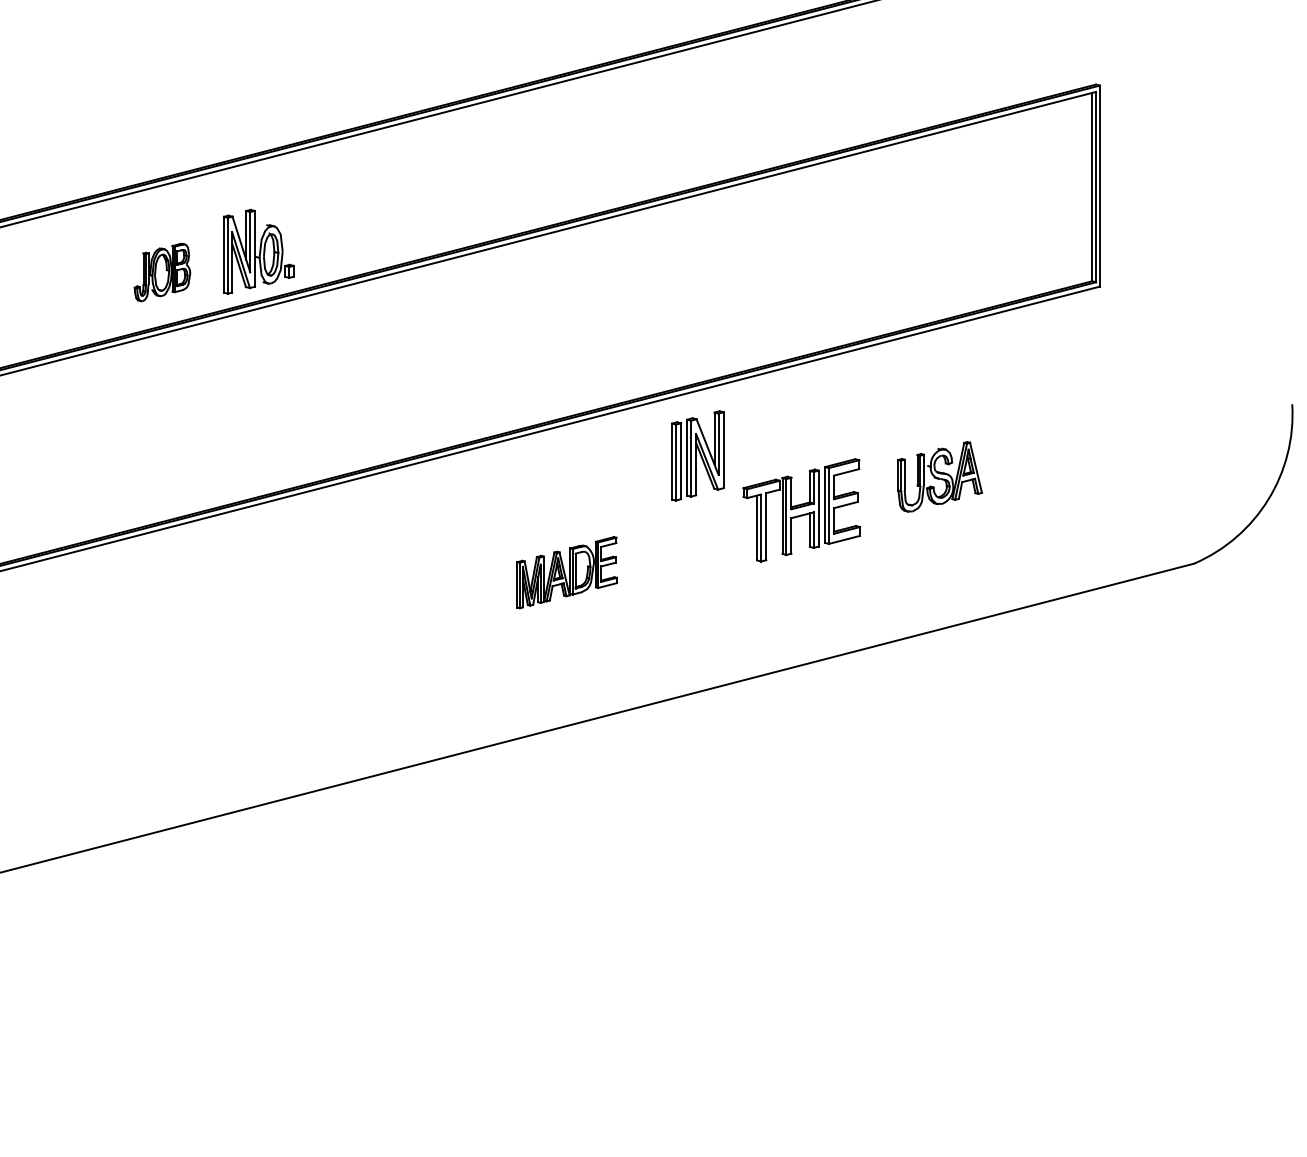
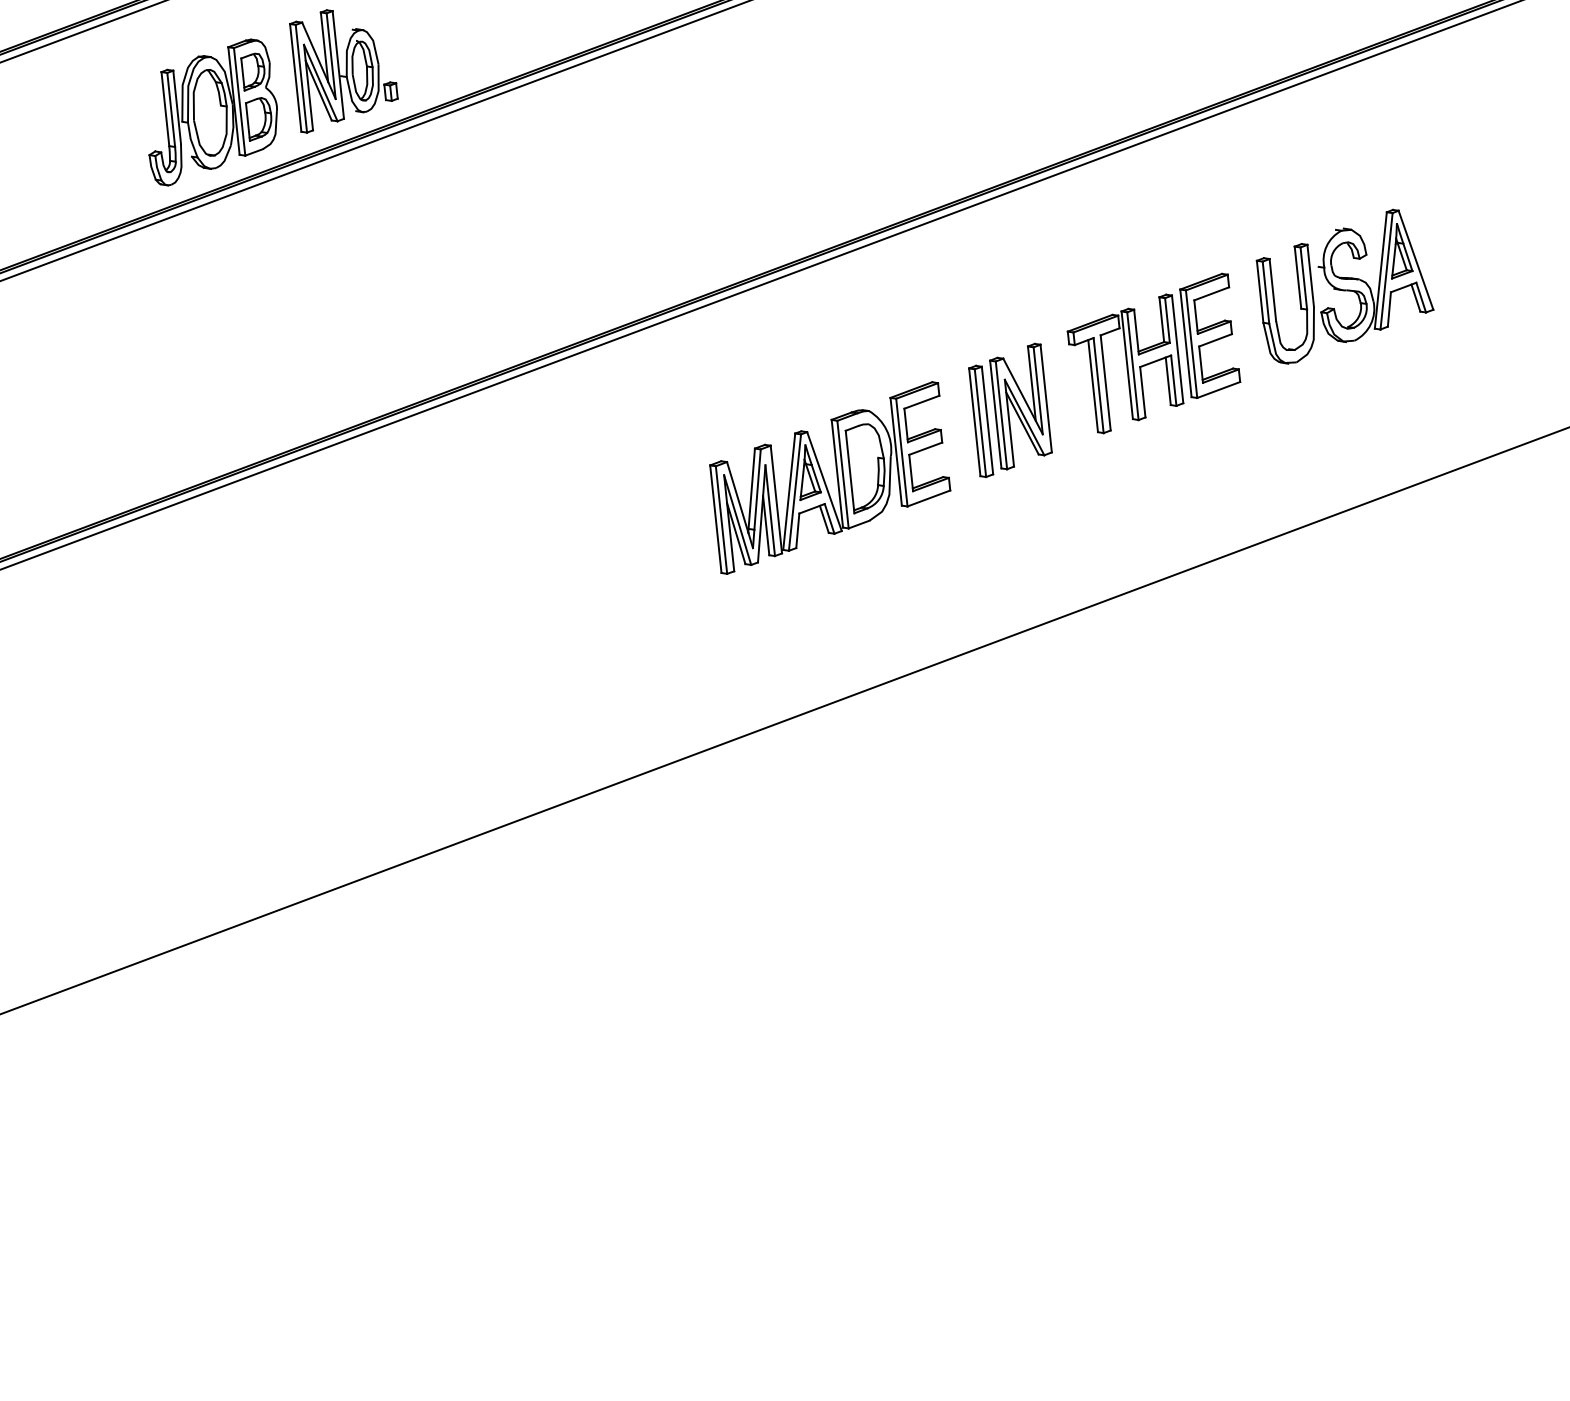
part: (162, 272) -> (211, 112), size x1.67
part: (697, 455) -> (1009, 409), moved
part: (939, 476) -> (1344, 285), size x1.43
part: (566, 572) -> (829, 477), size x1.67

